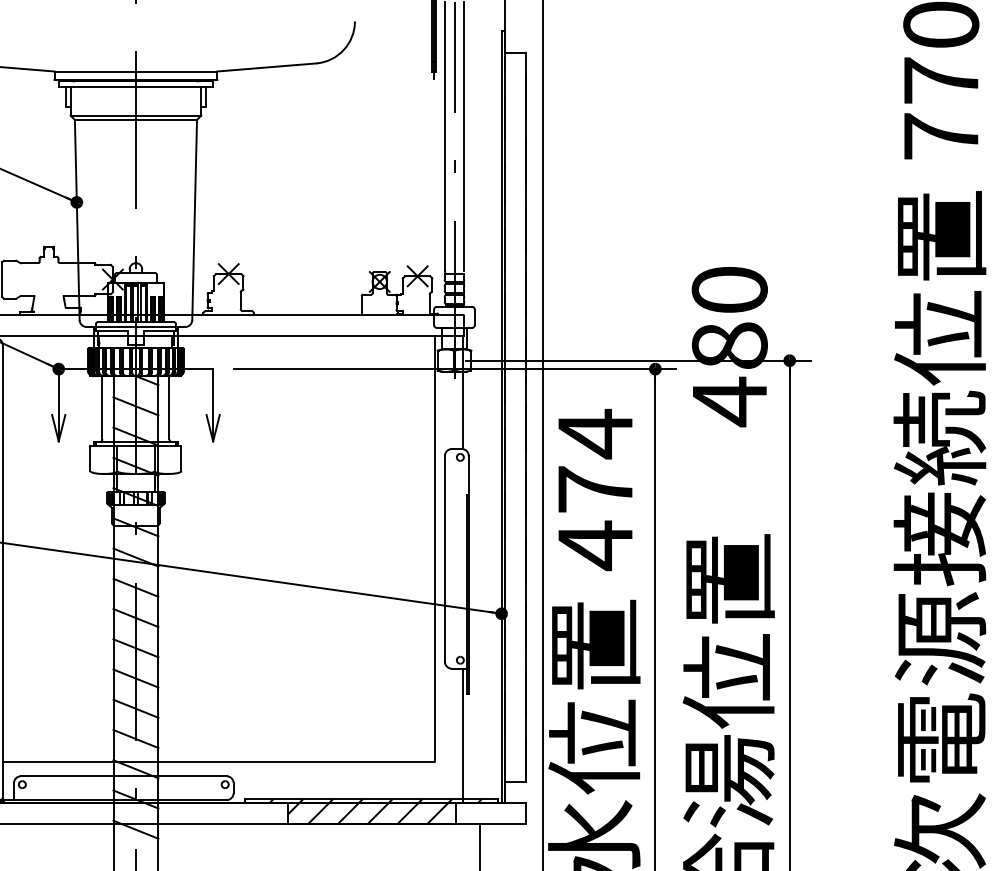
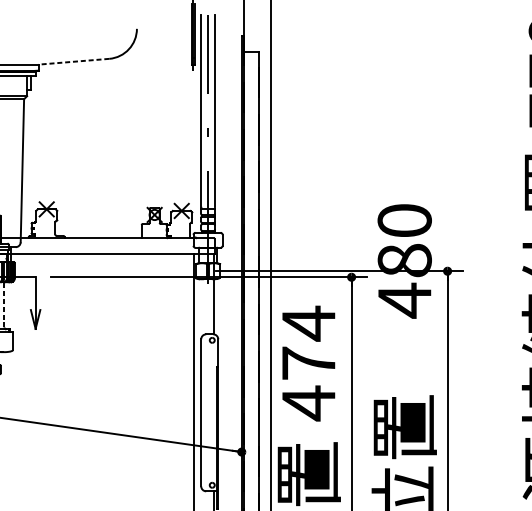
line: (266, 67) -> (73, 61), solid -> dashed
line: (169, 407) -> (4, 304), solid -> dashed

